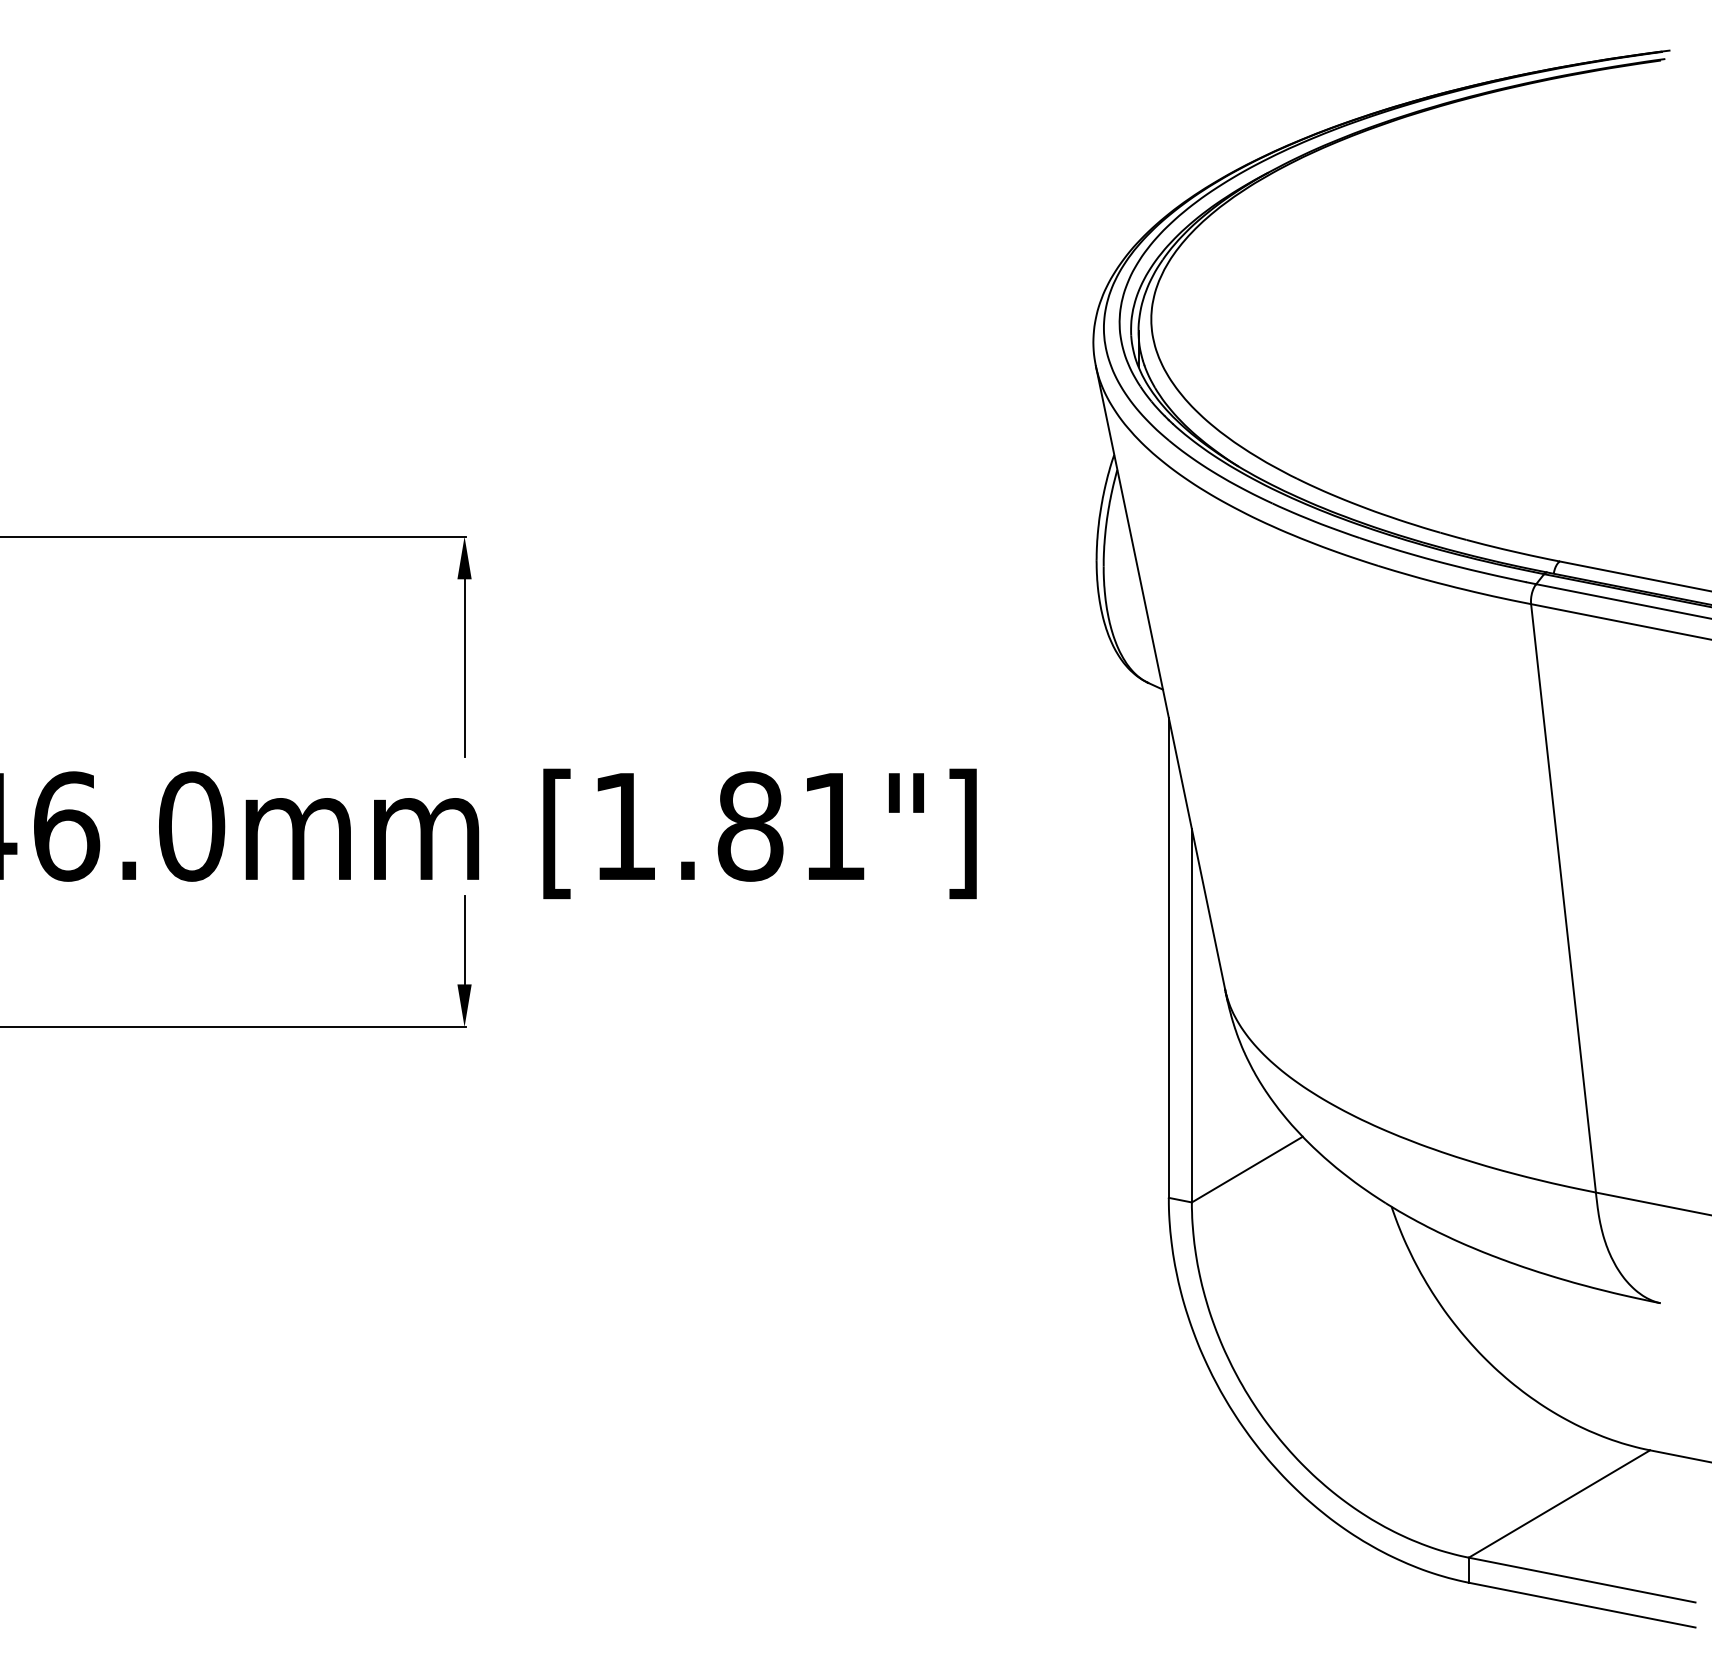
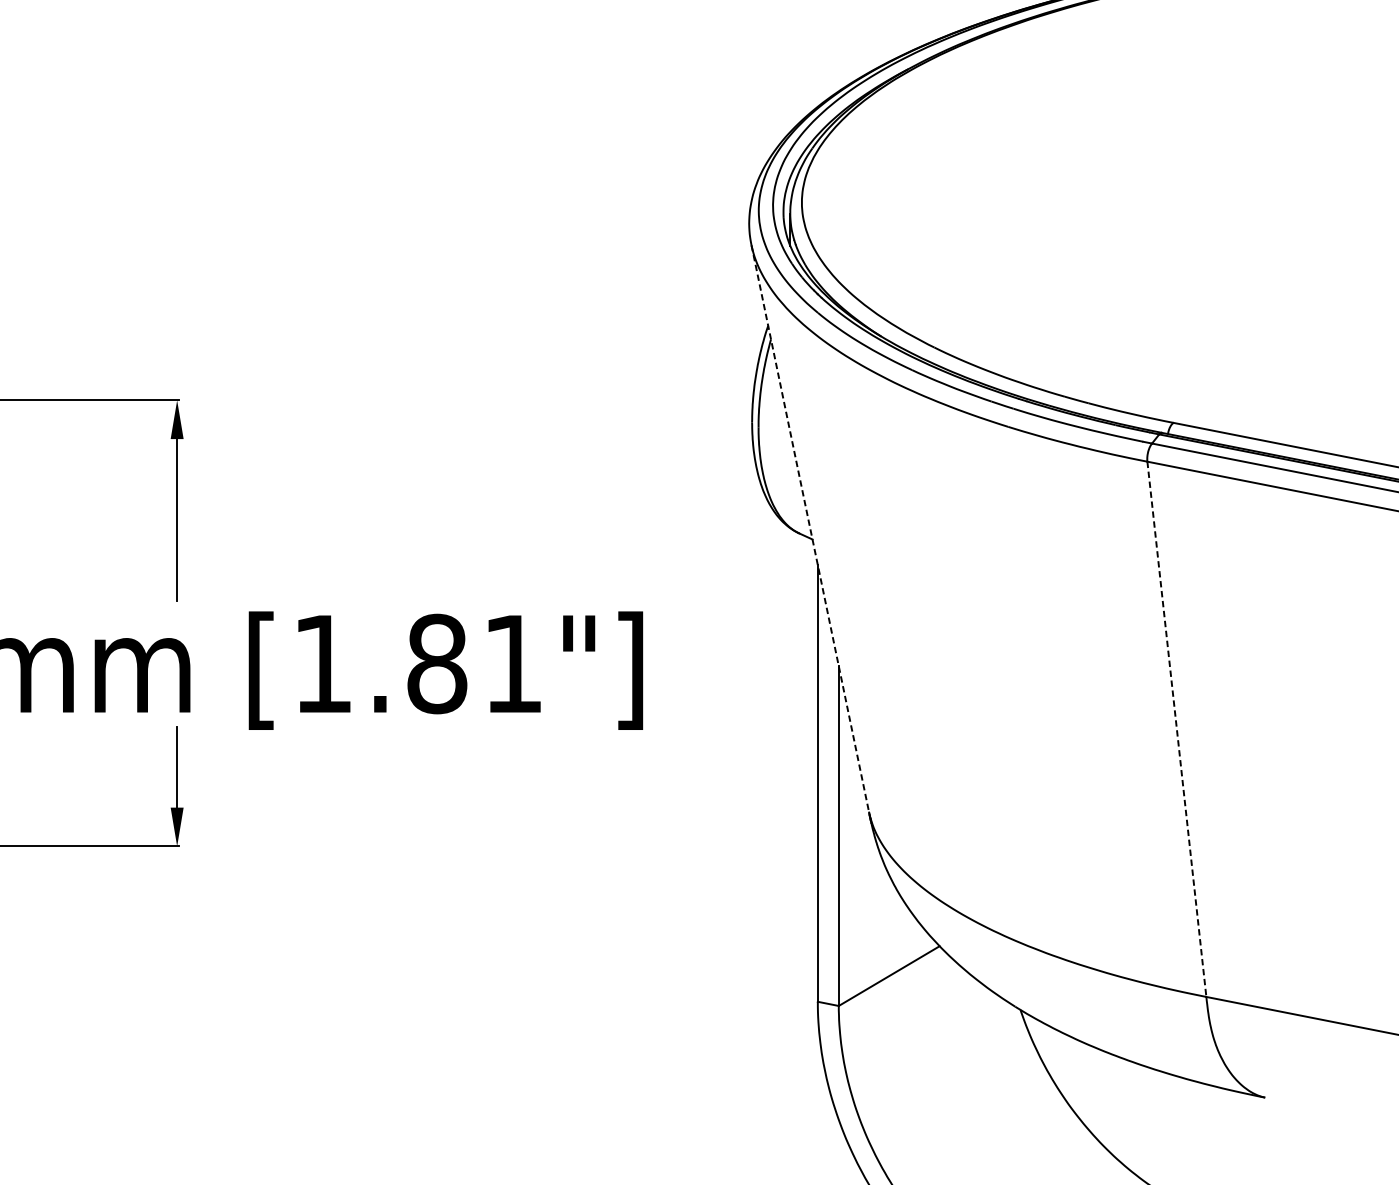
line: (1160, 678) -> (810, 529), solid -> dashed
line: (1563, 898) -> (1176, 729), solid -> dashed

